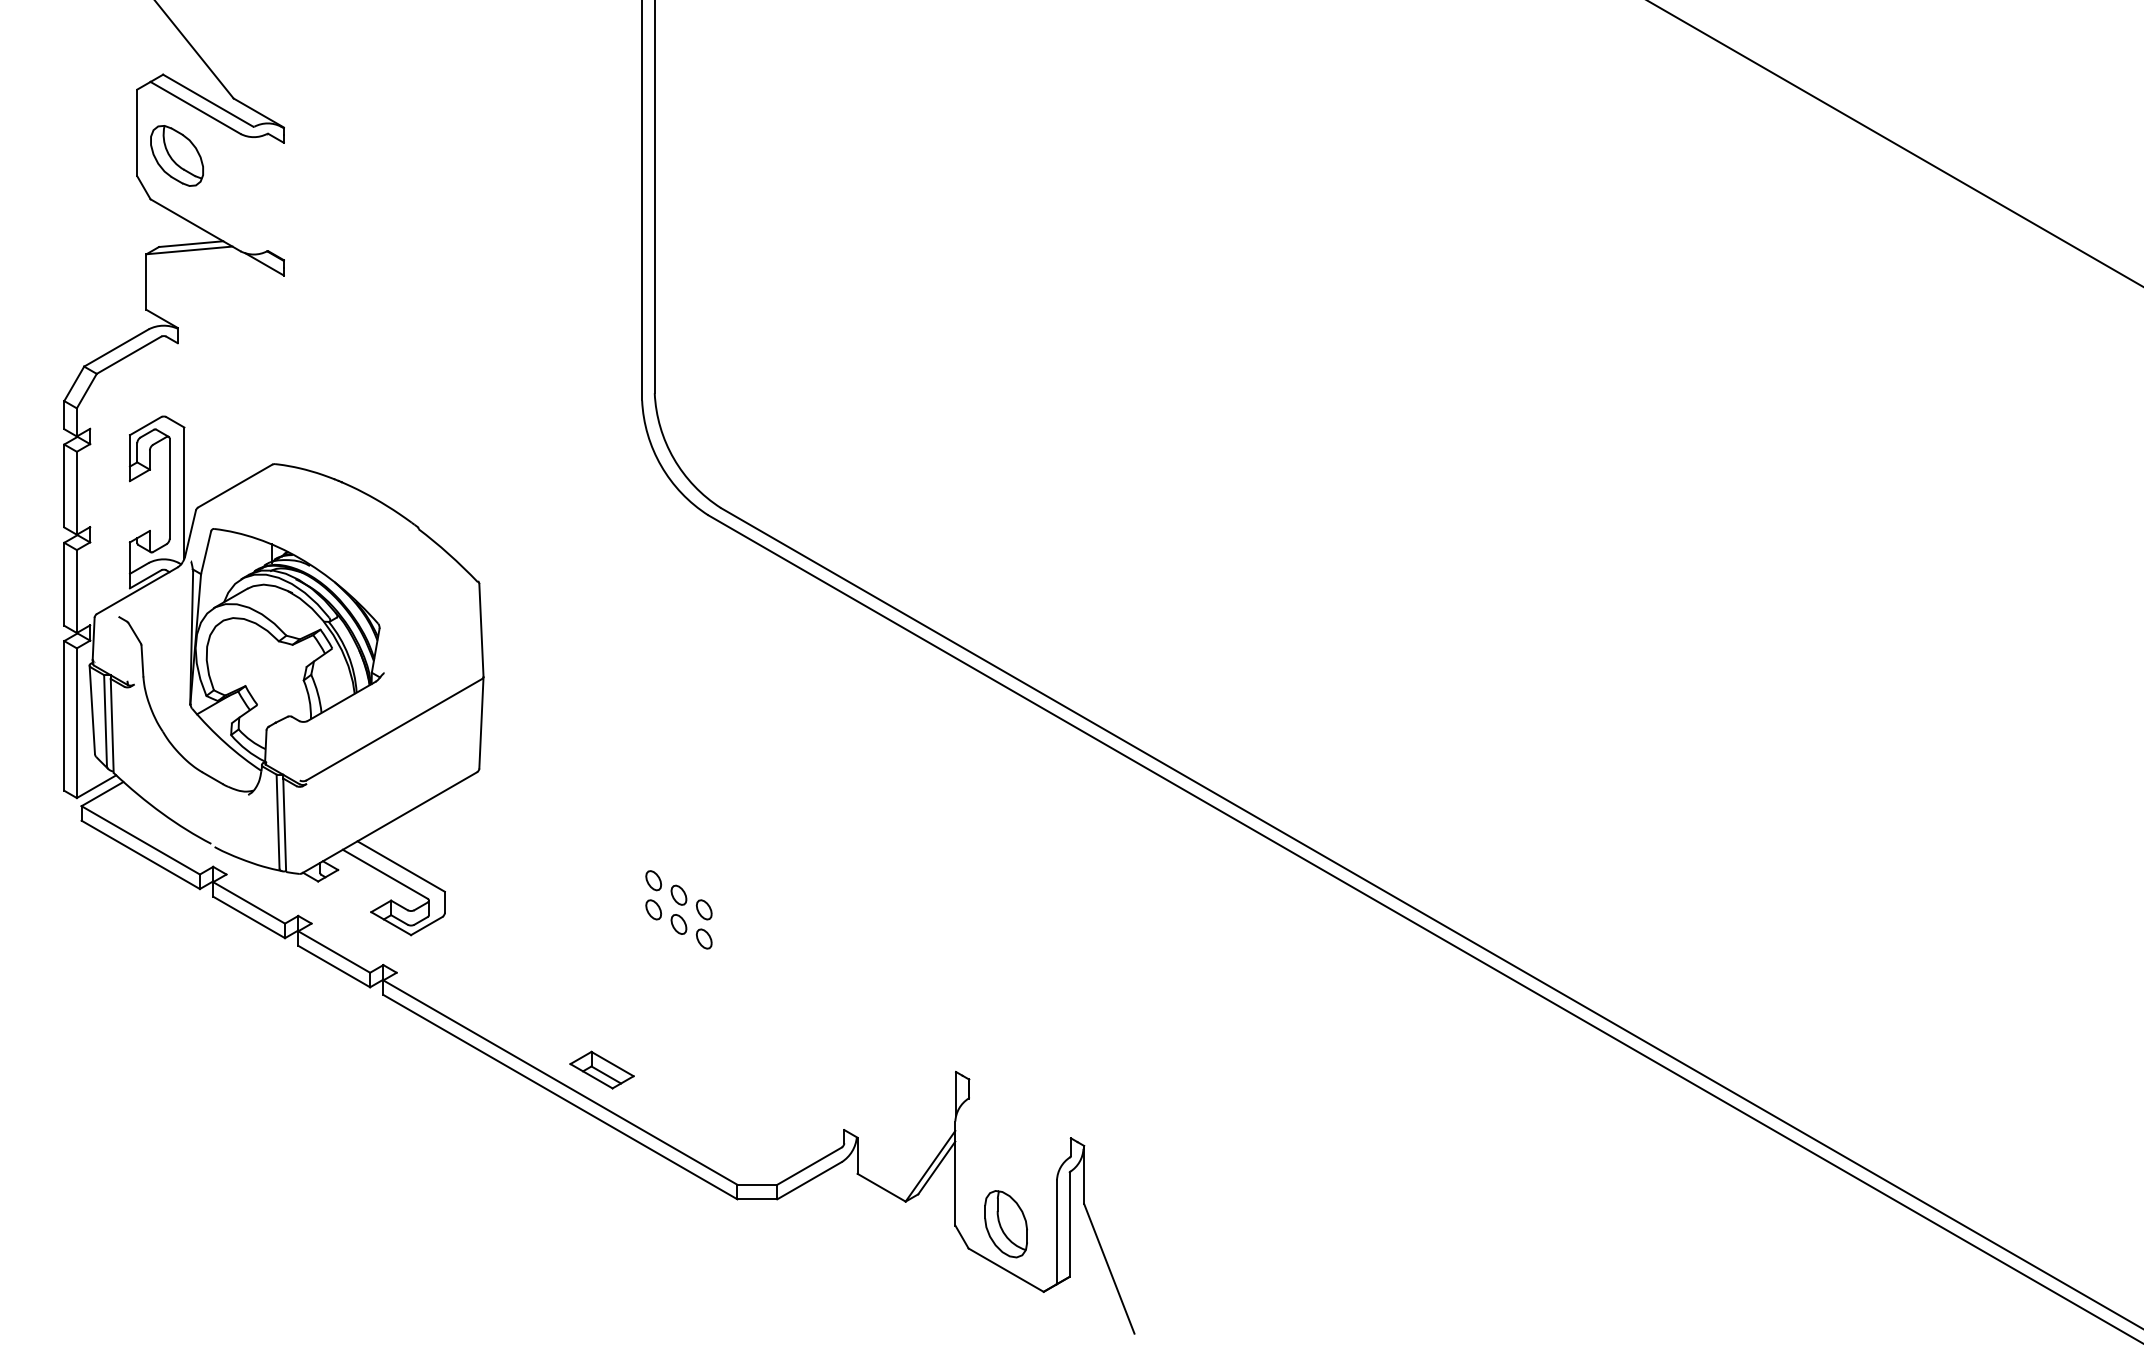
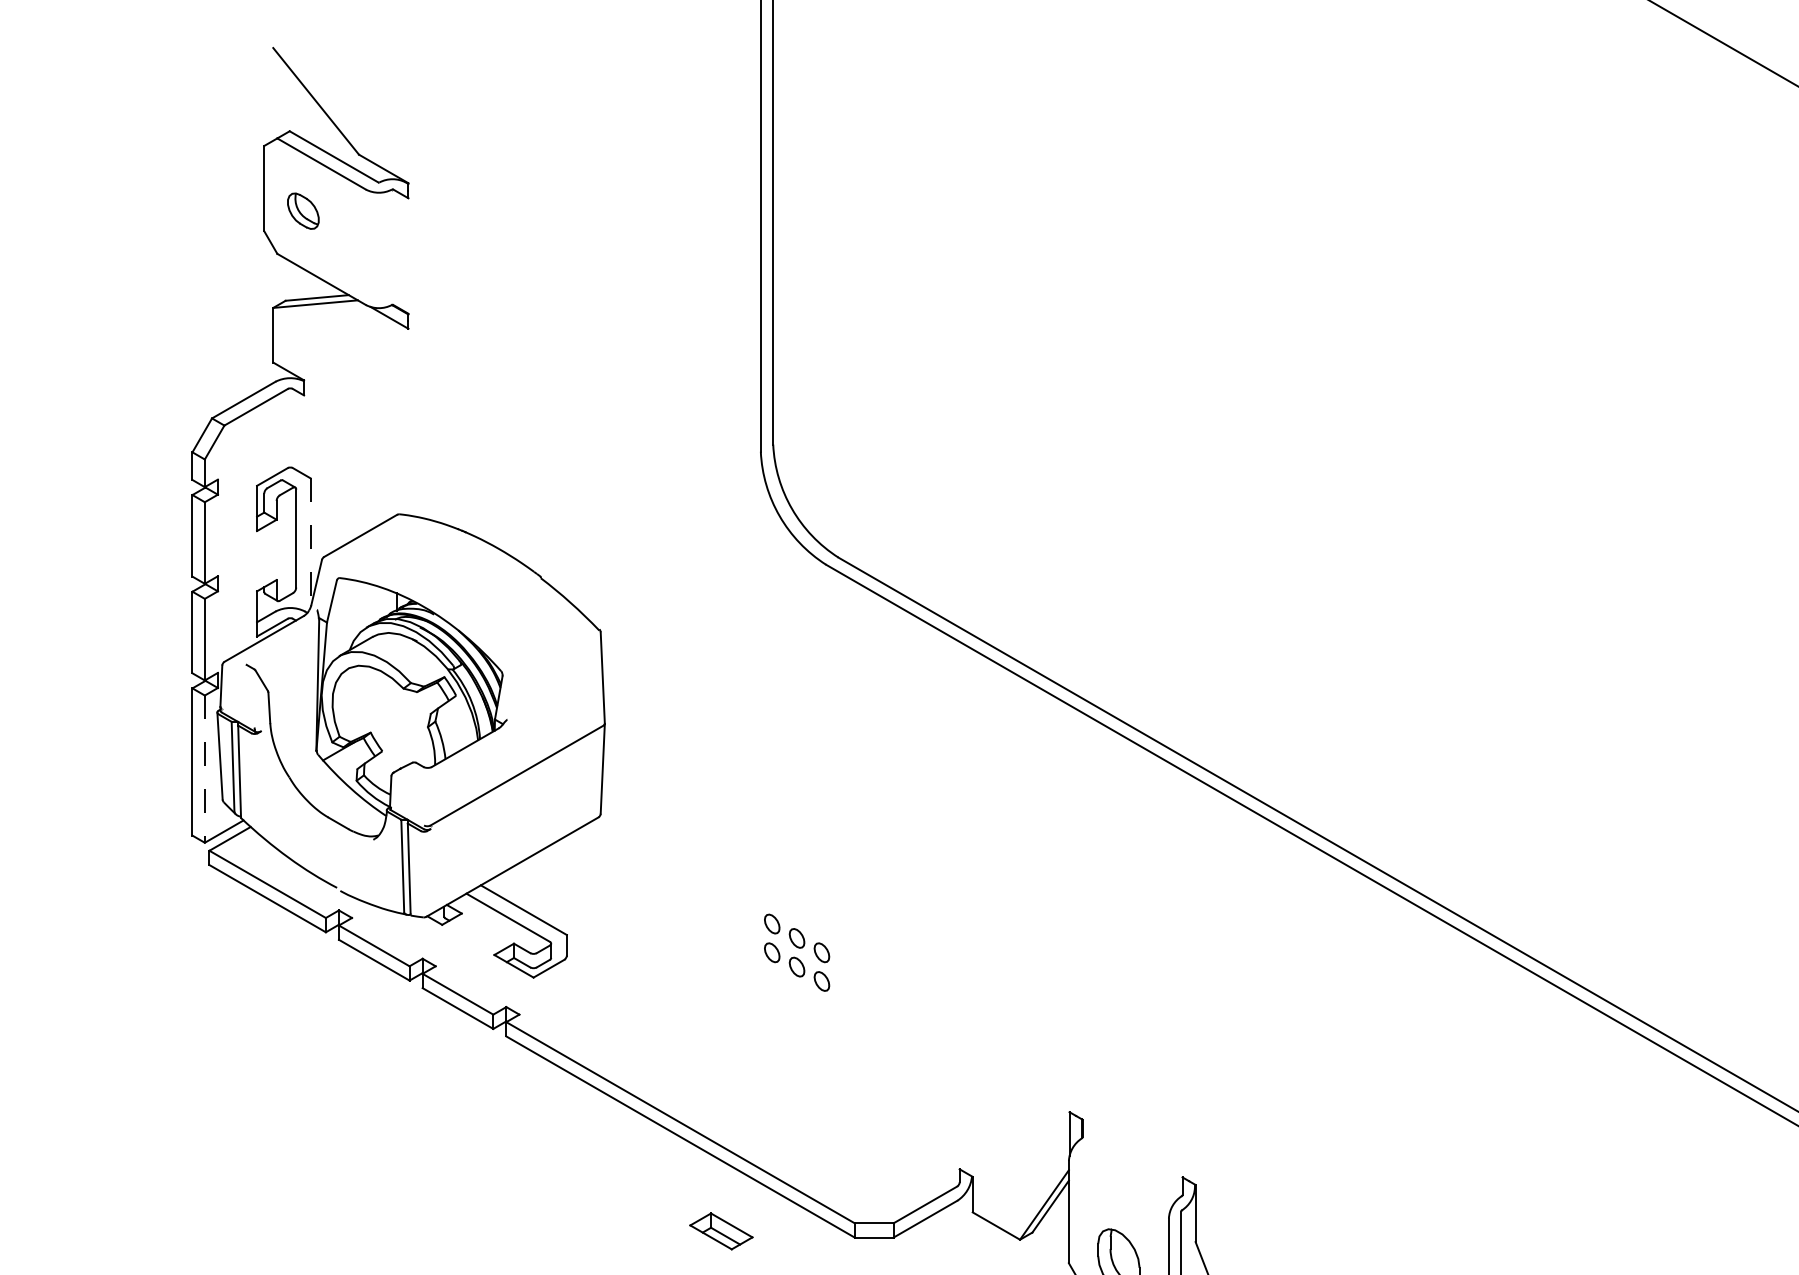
part: (176, 155) -> (302, 210), size x0.6
line: (184, 493) -> (310, 543), solid -> dashed
line: (76, 723) -> (204, 769), solid -> dashed
part: (601, 1069) -> (720, 1230), moved

